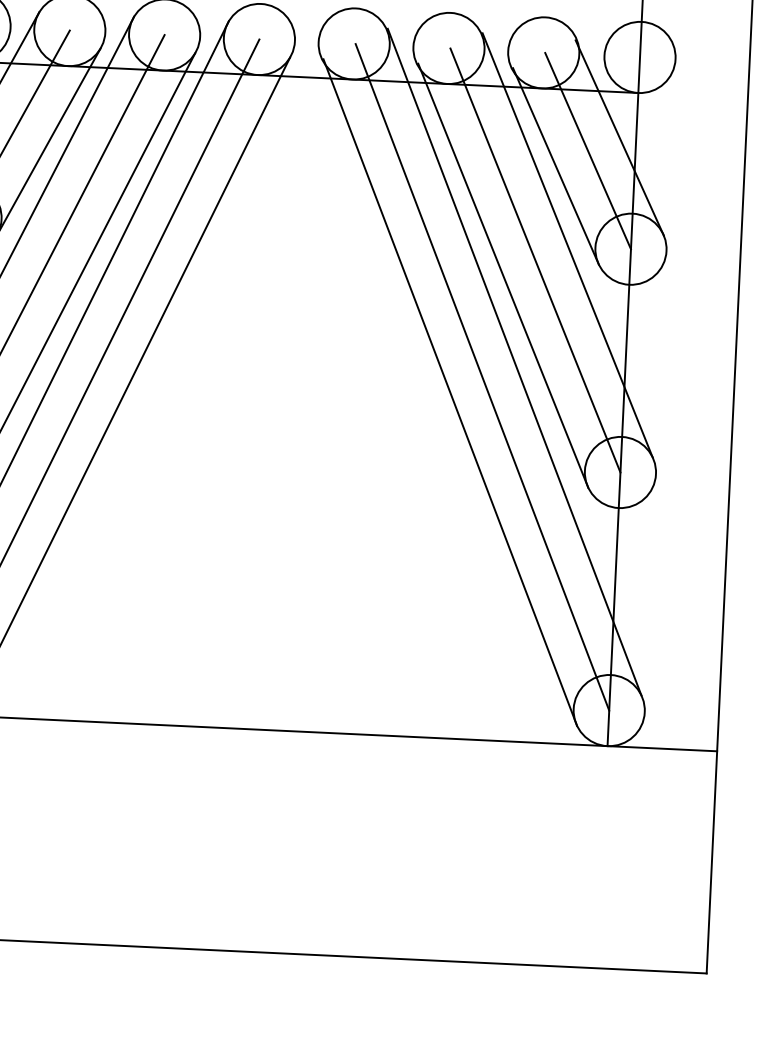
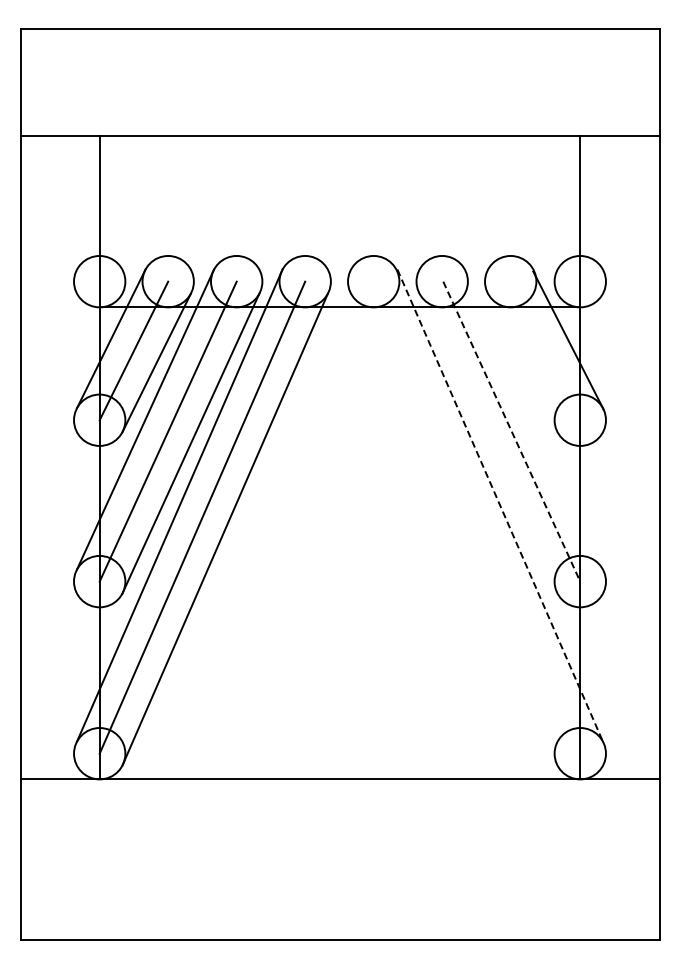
line: (587, 150) -> (545, 350), removed
line: (556, 165) -> (523, 362), removed
line: (566, 245) -> (533, 419), removed
line: (535, 260) -> (511, 431), solid -> dashed
line: (502, 275) -> (488, 443), removed
line: (514, 363) -> (500, 506), solid -> dashed
line: (482, 377) -> (477, 517), removed
line: (449, 392) -> (454, 529), removed

